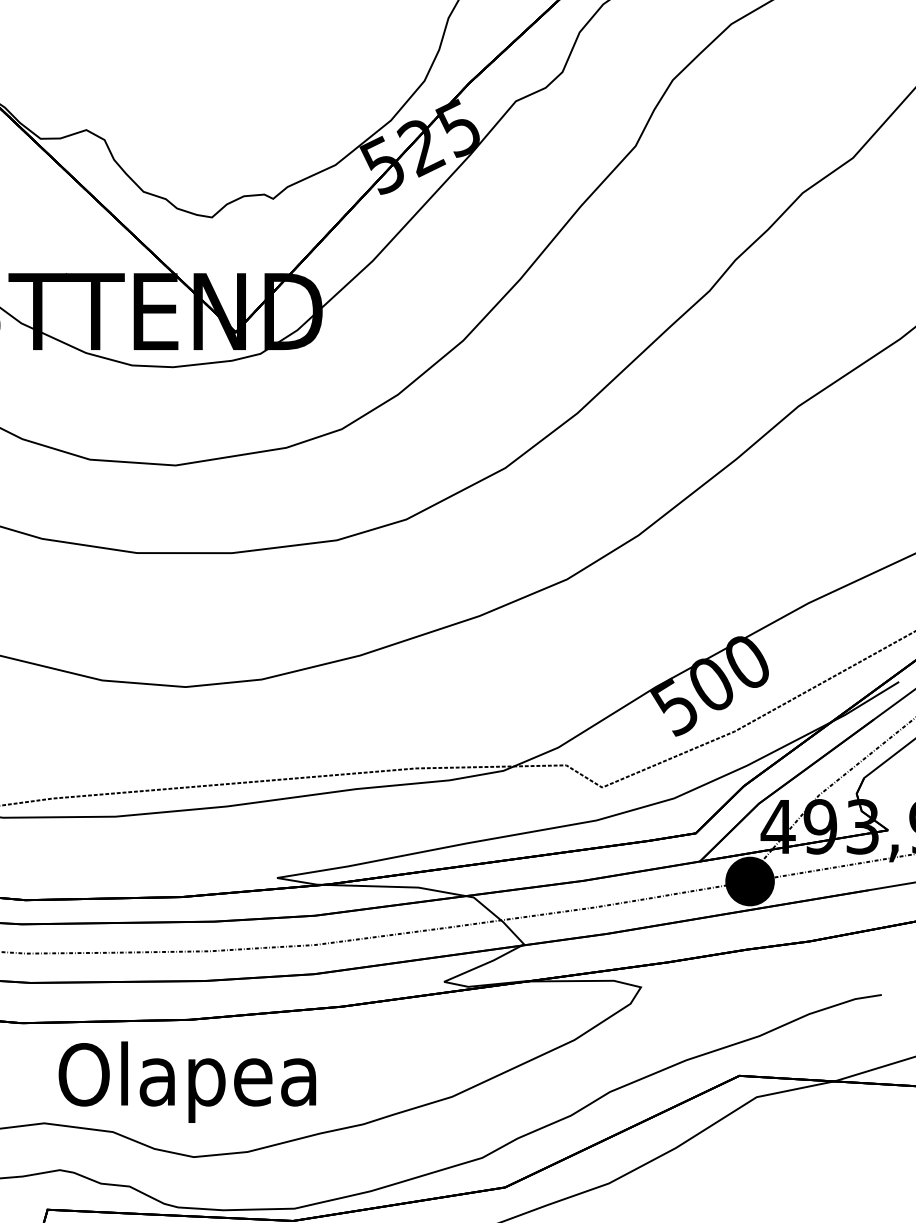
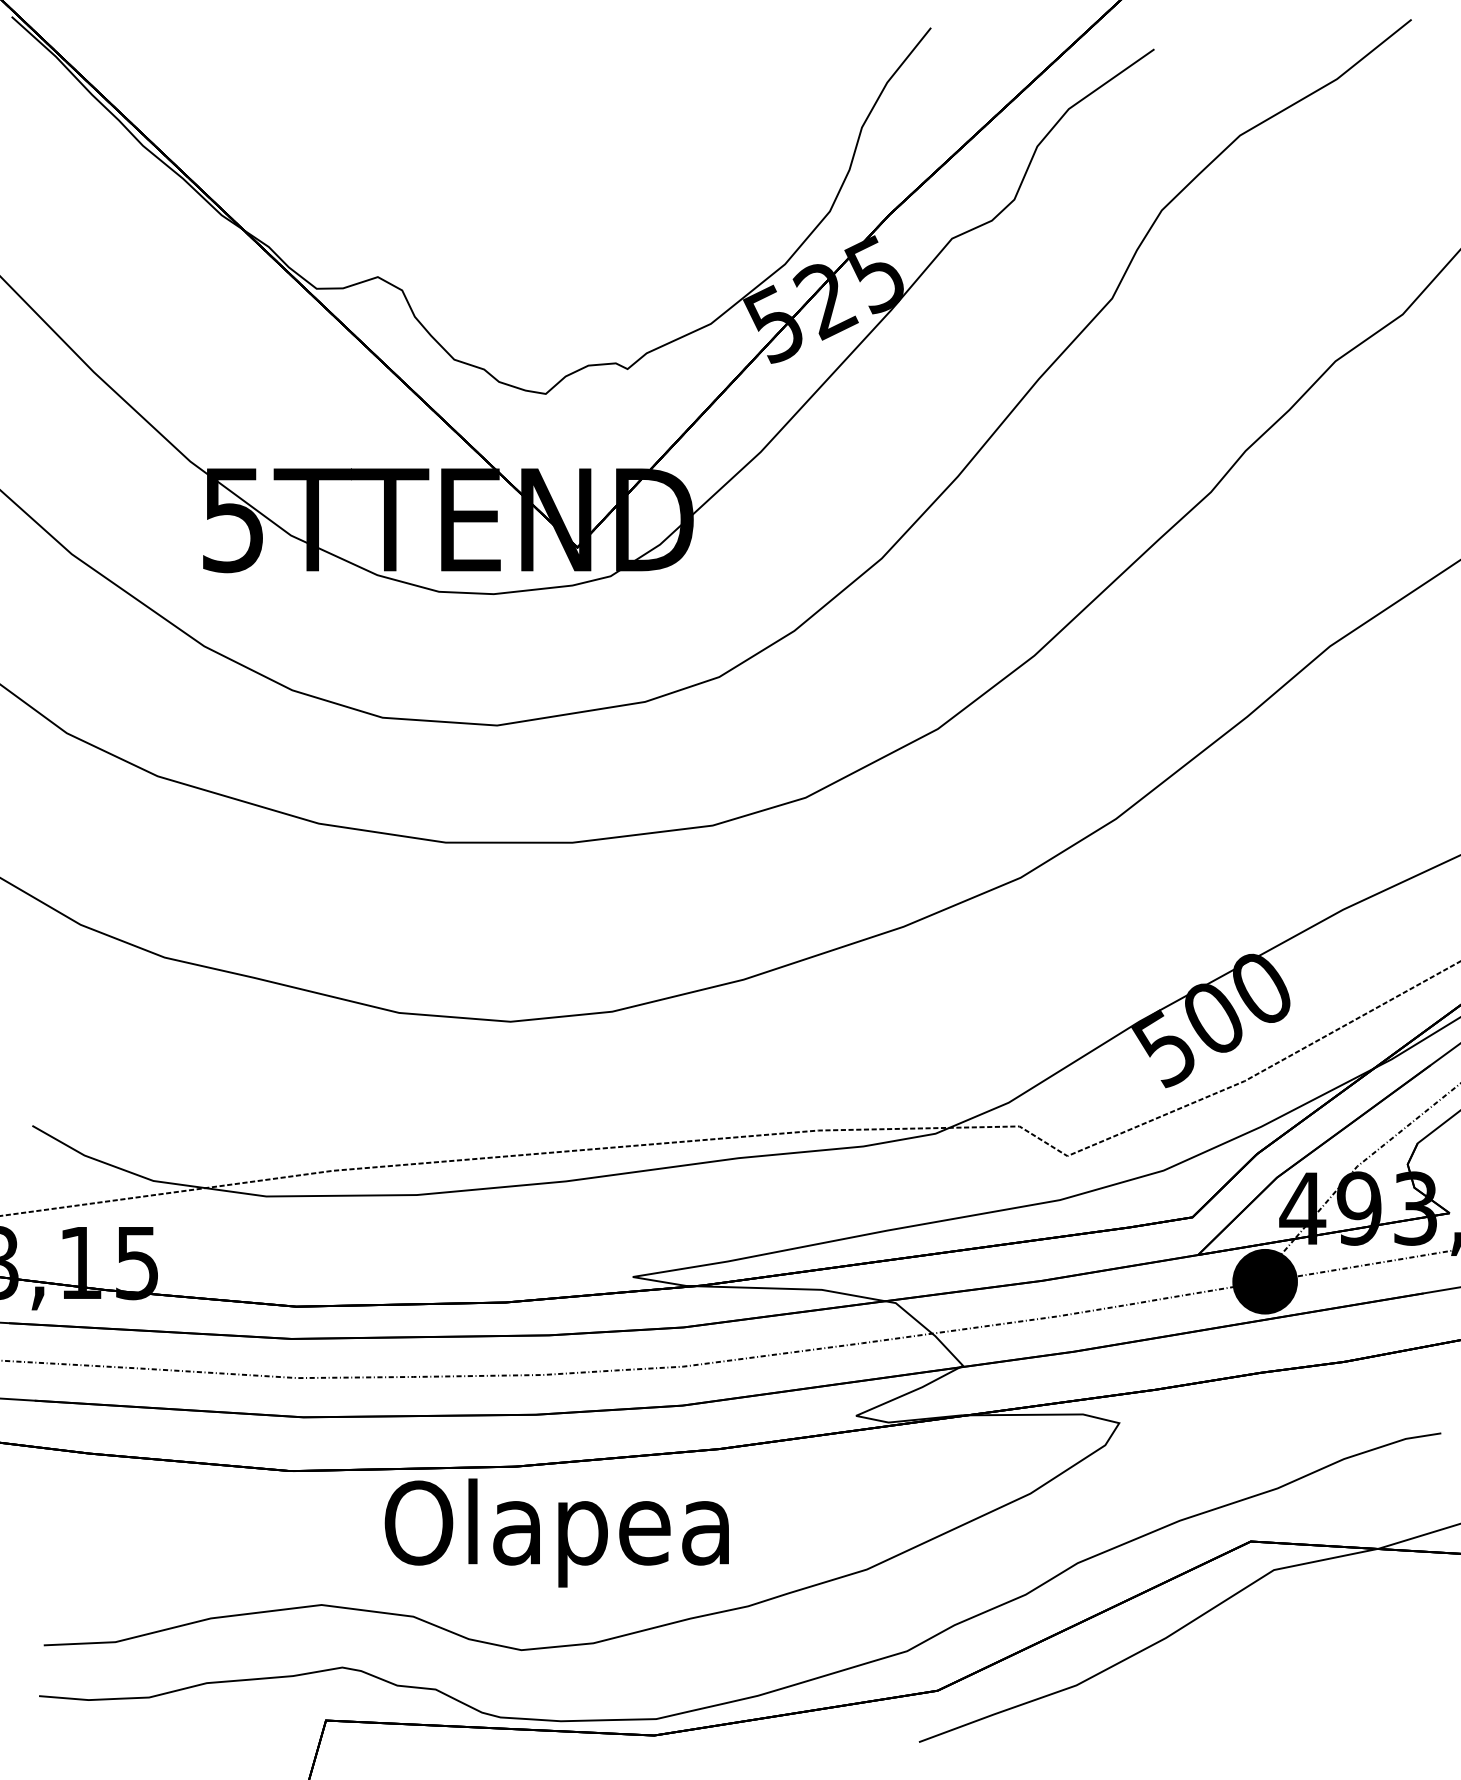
text: (187, 1081) -> (556, 1532), moved

